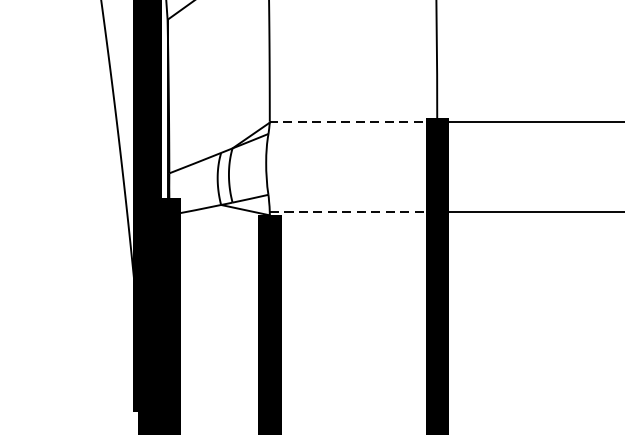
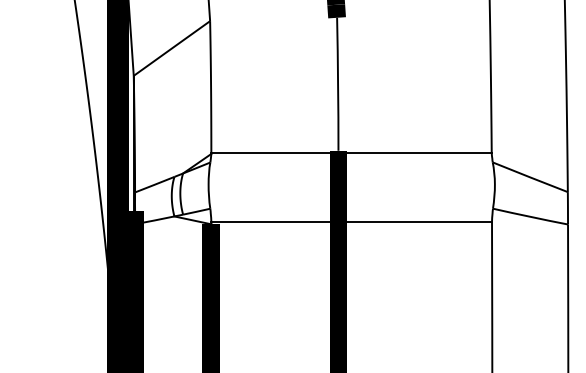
line: (352, 122) -> (274, 153), dashed -> solid
line: (352, 211) -> (274, 221), dashed -> solid

